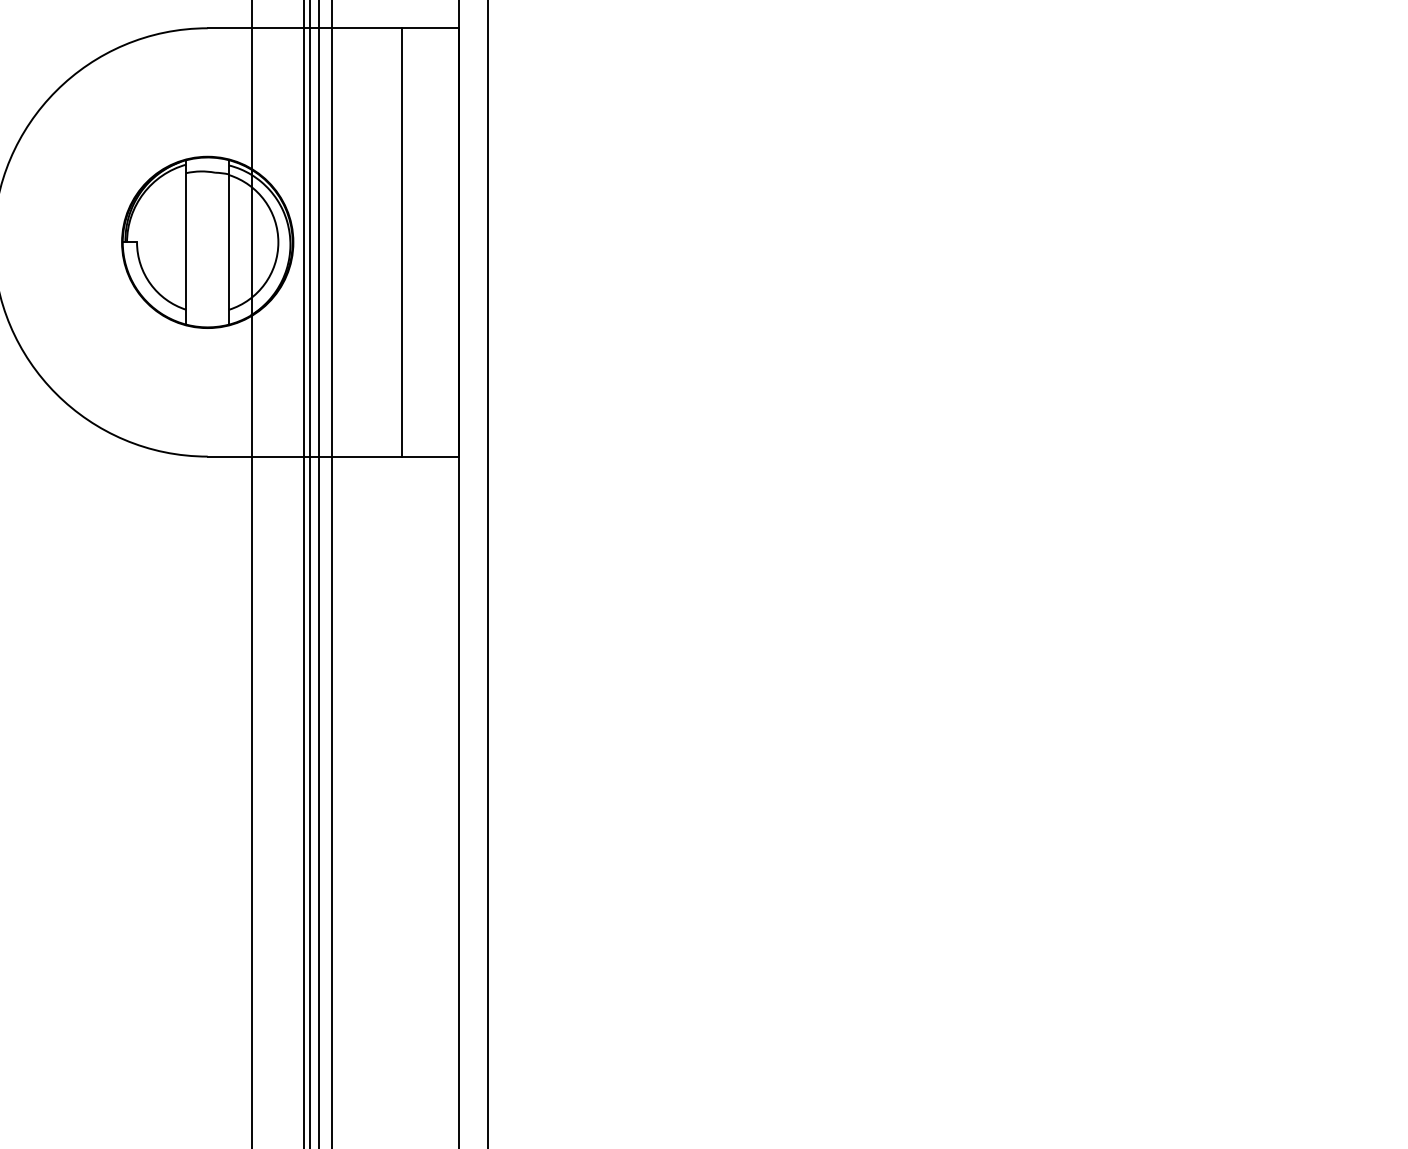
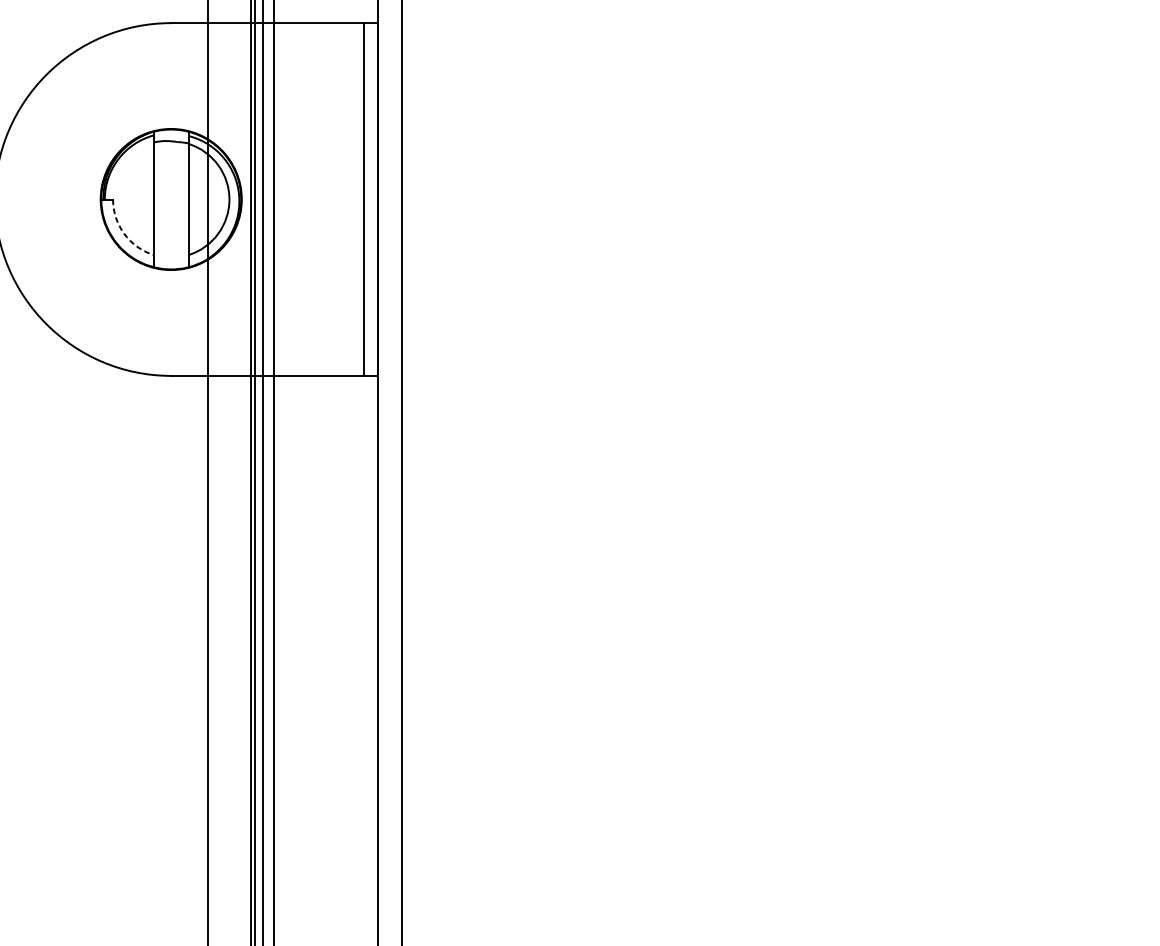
line: (401, 242) -> (363, 199), moved
arc: (150, 284) -> (124, 234), solid -> dashed

